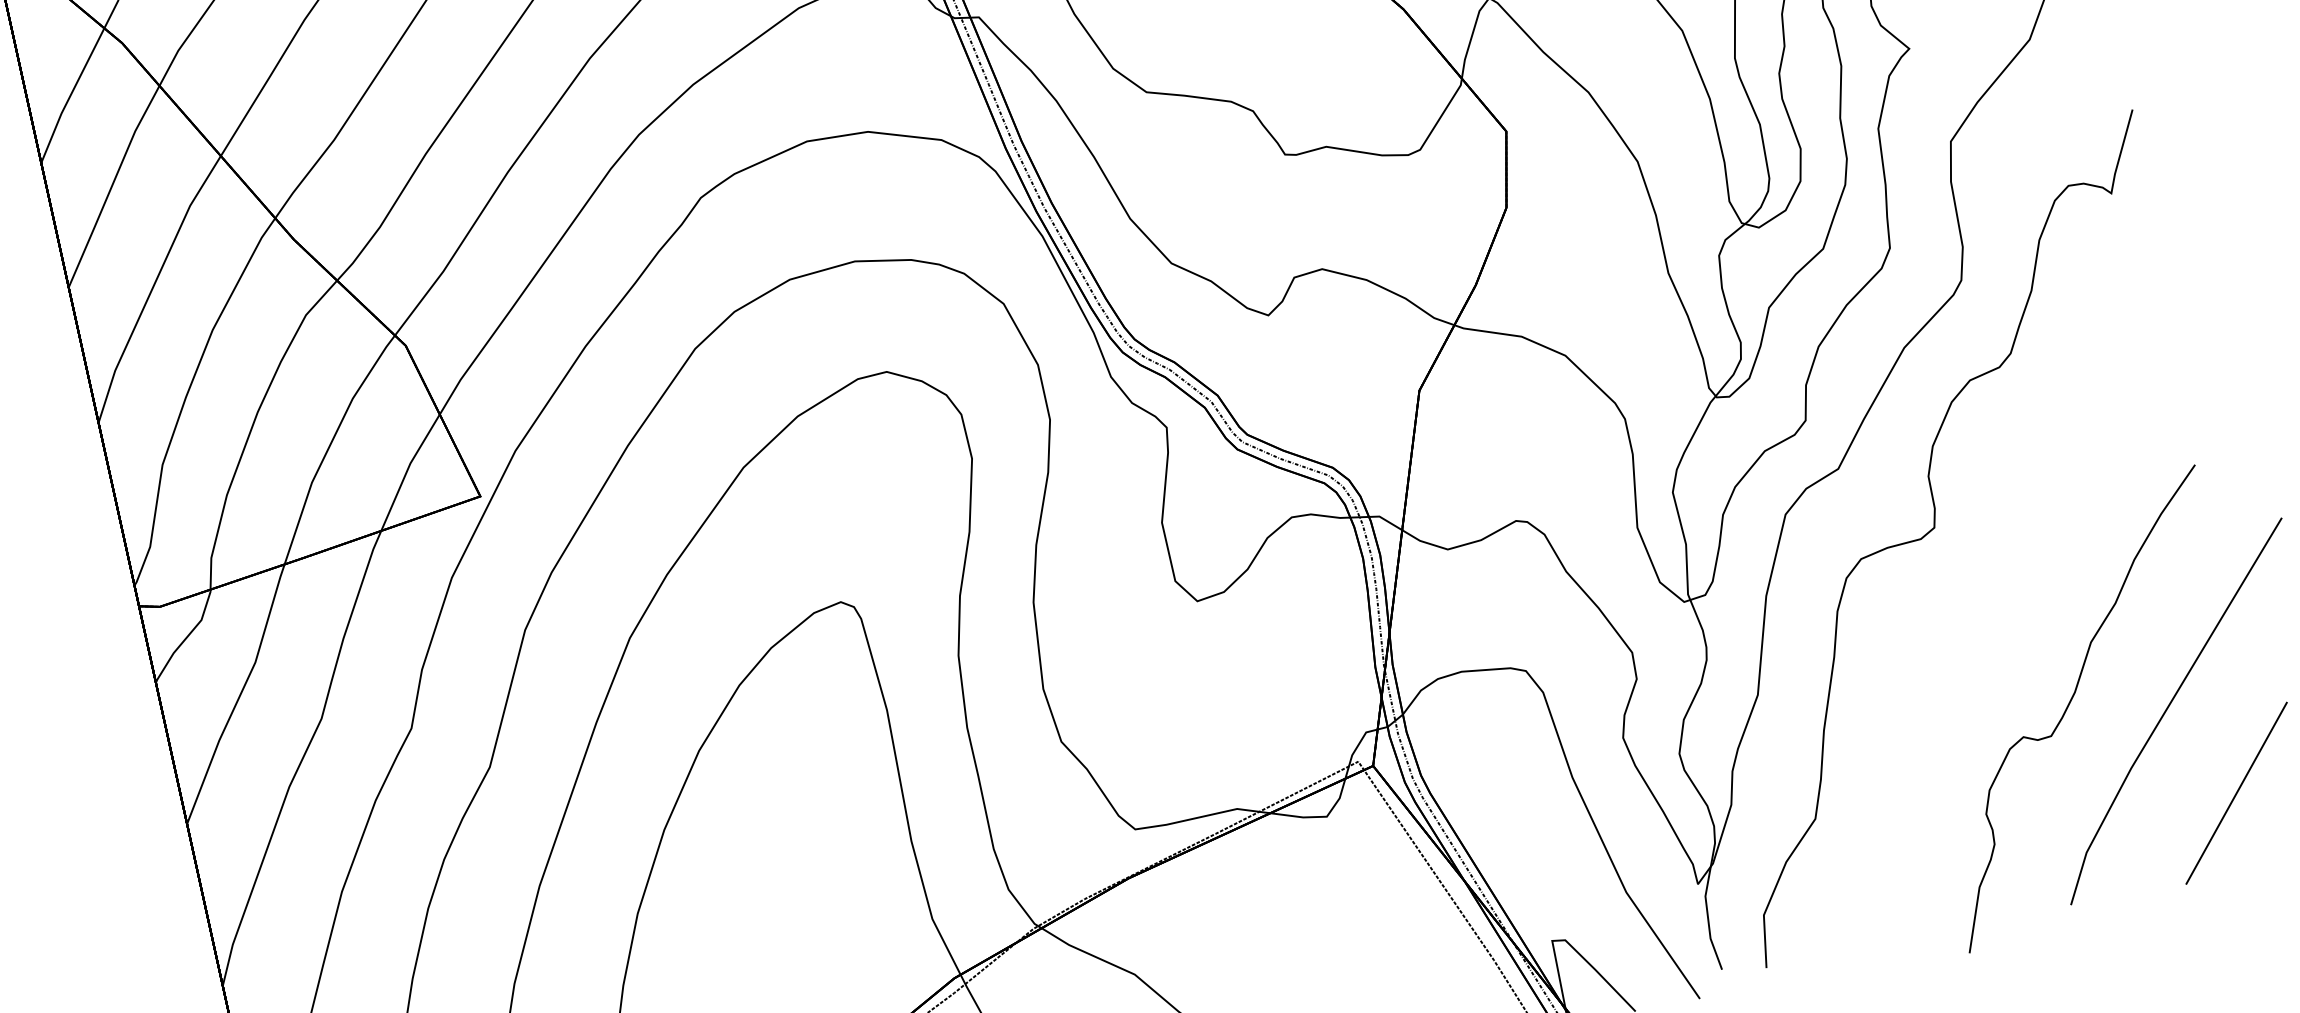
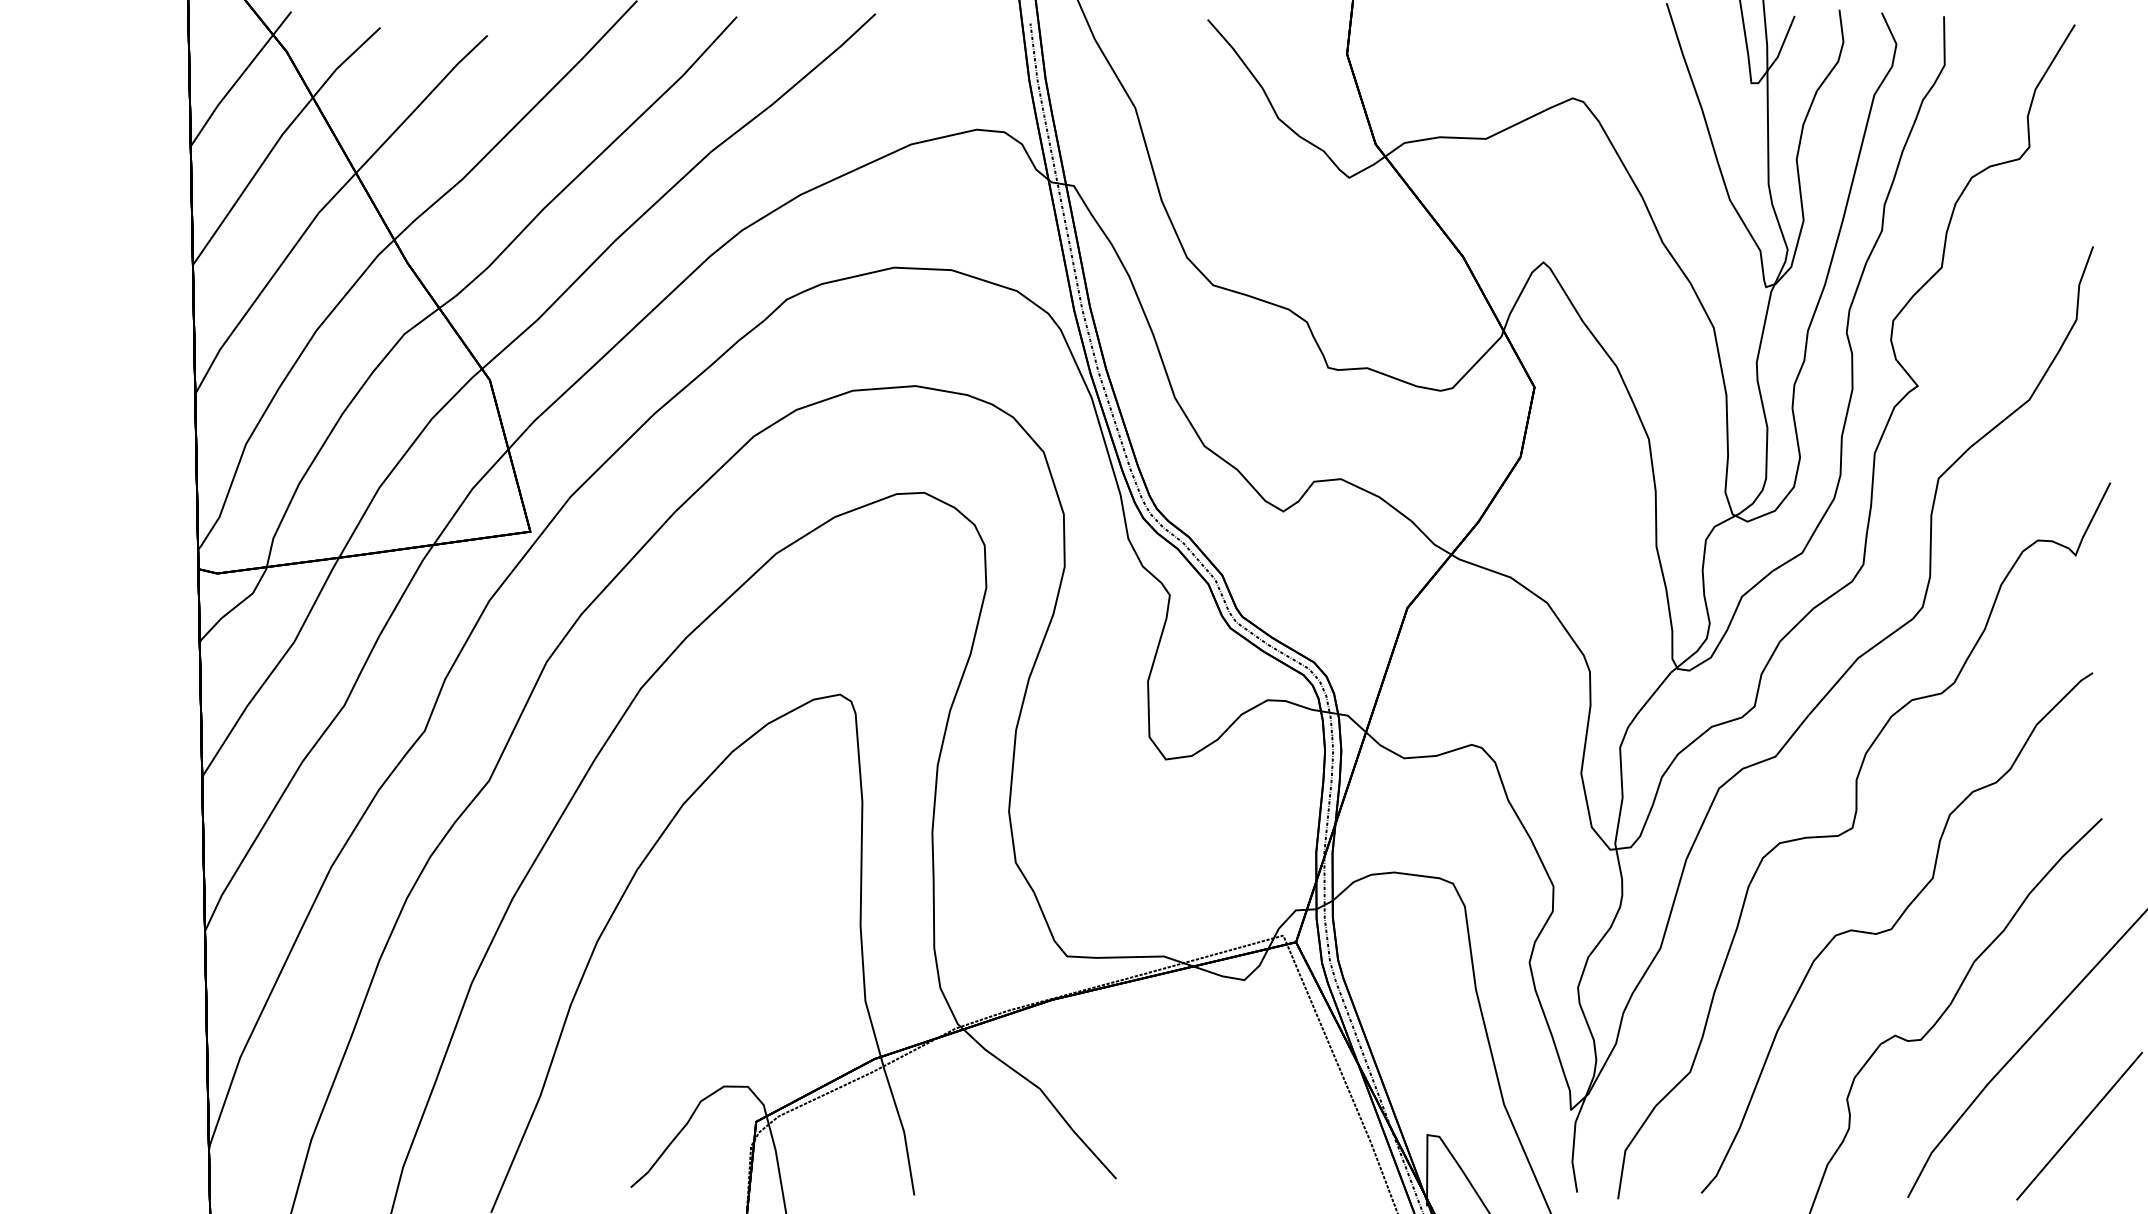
curve: (1998, 624) -> (1893, 928), added

